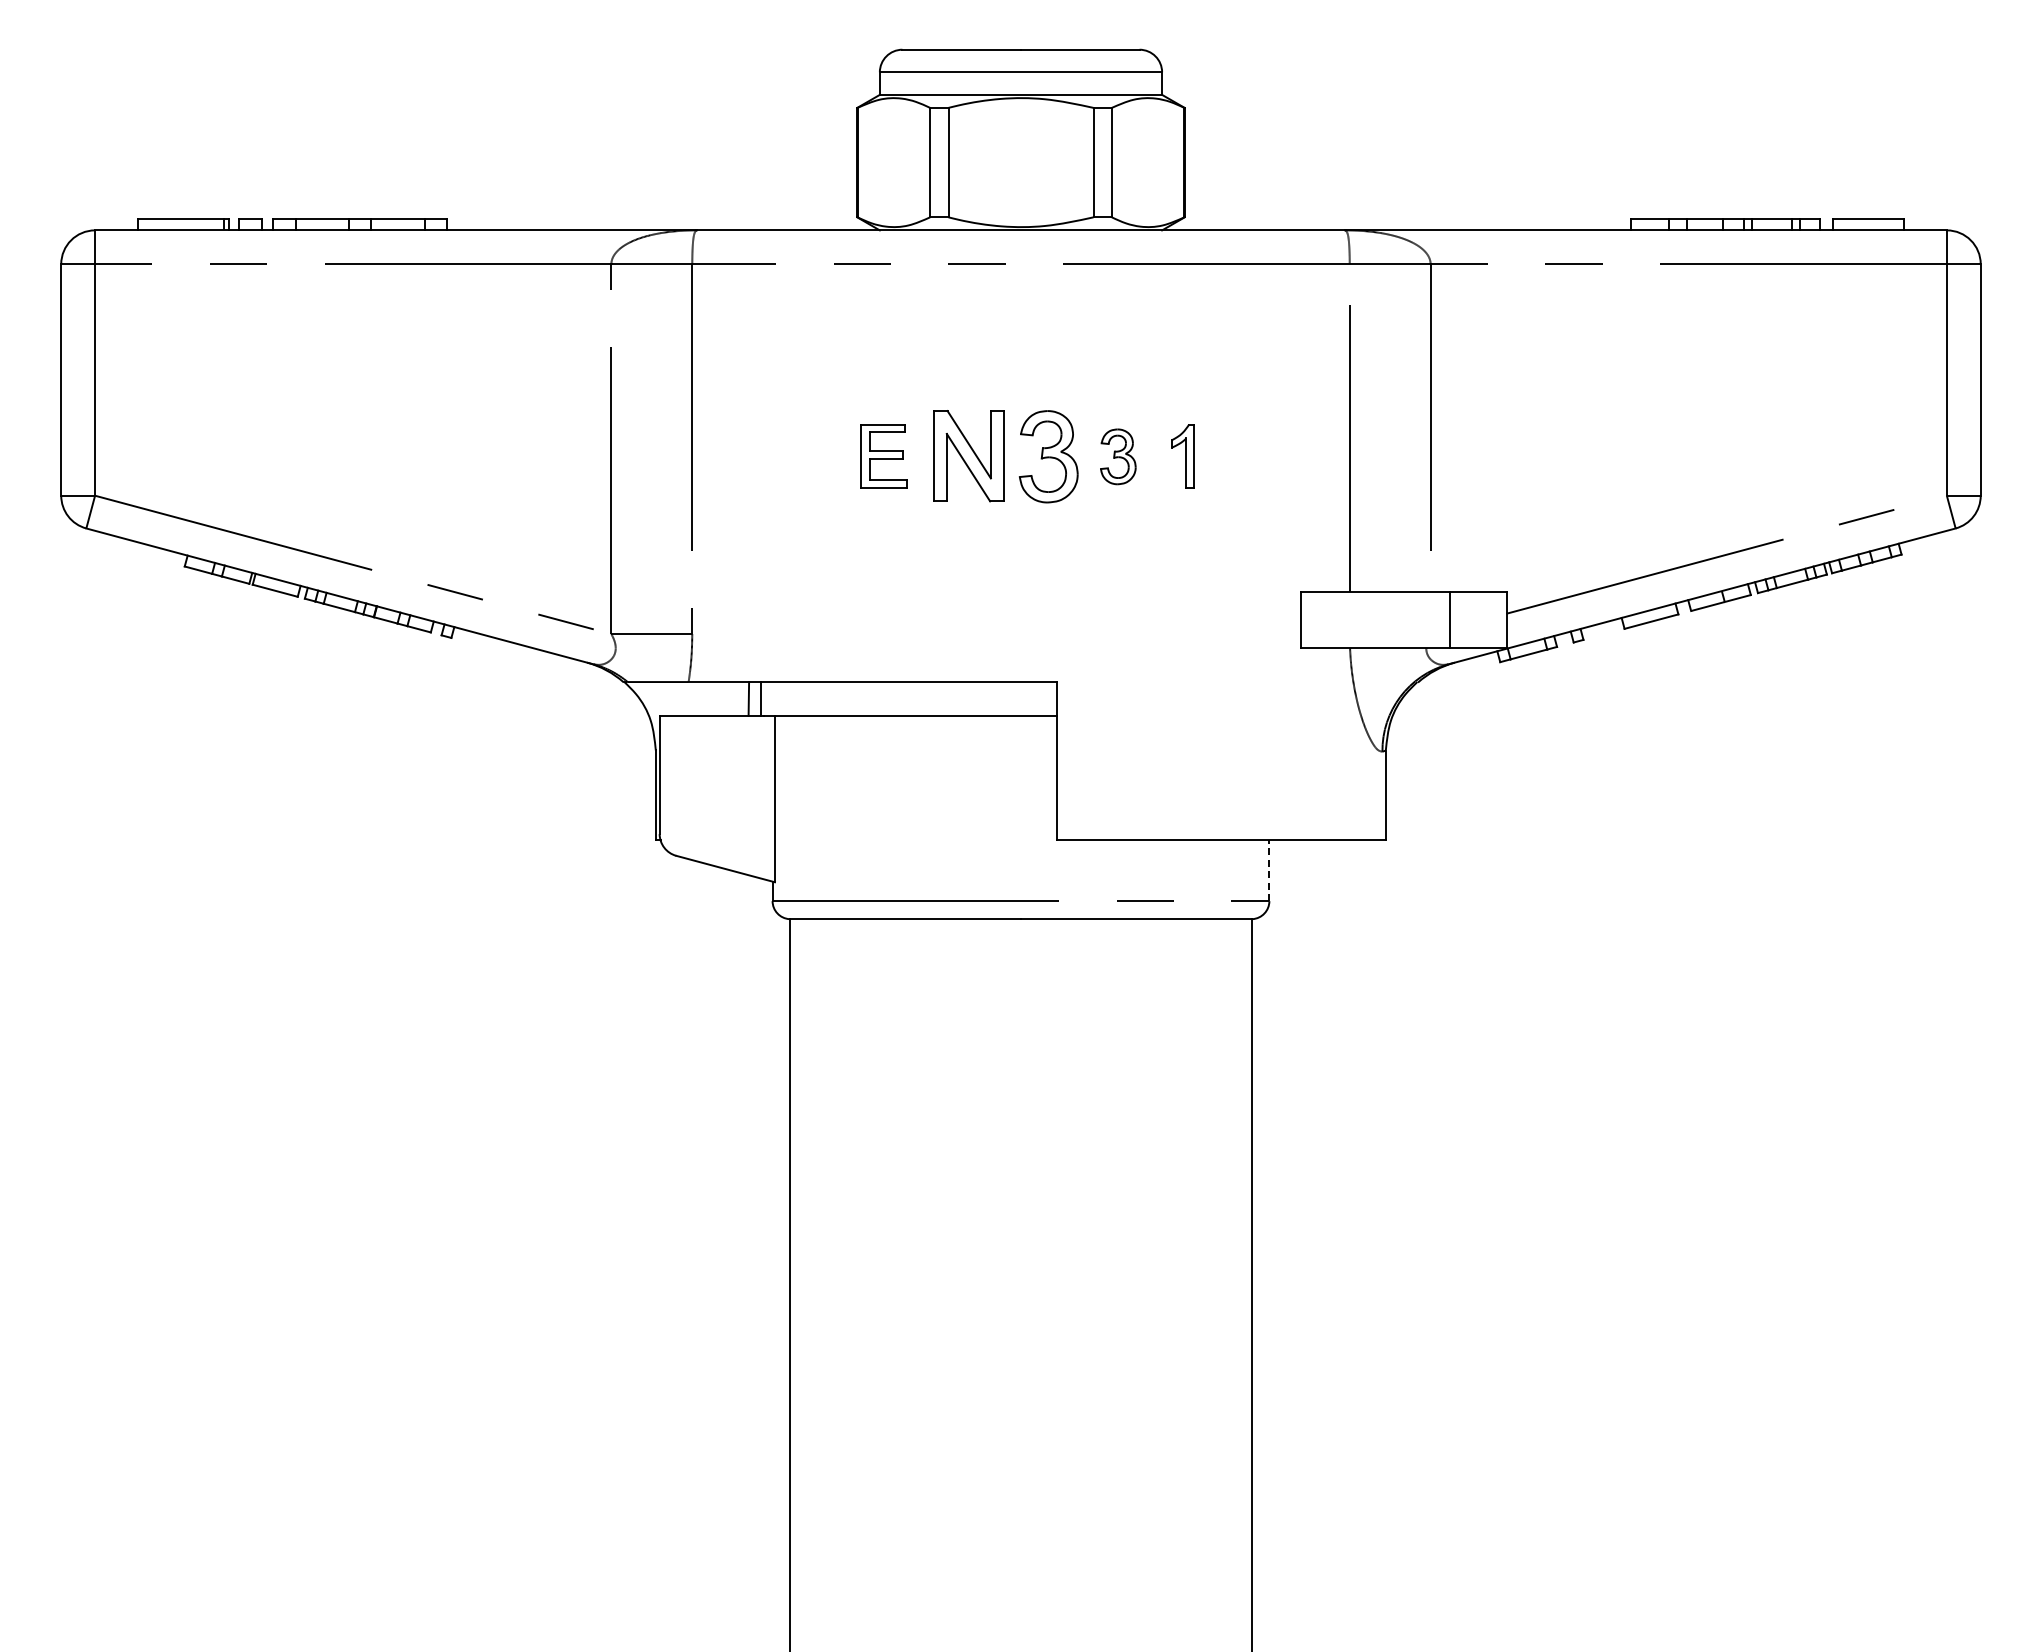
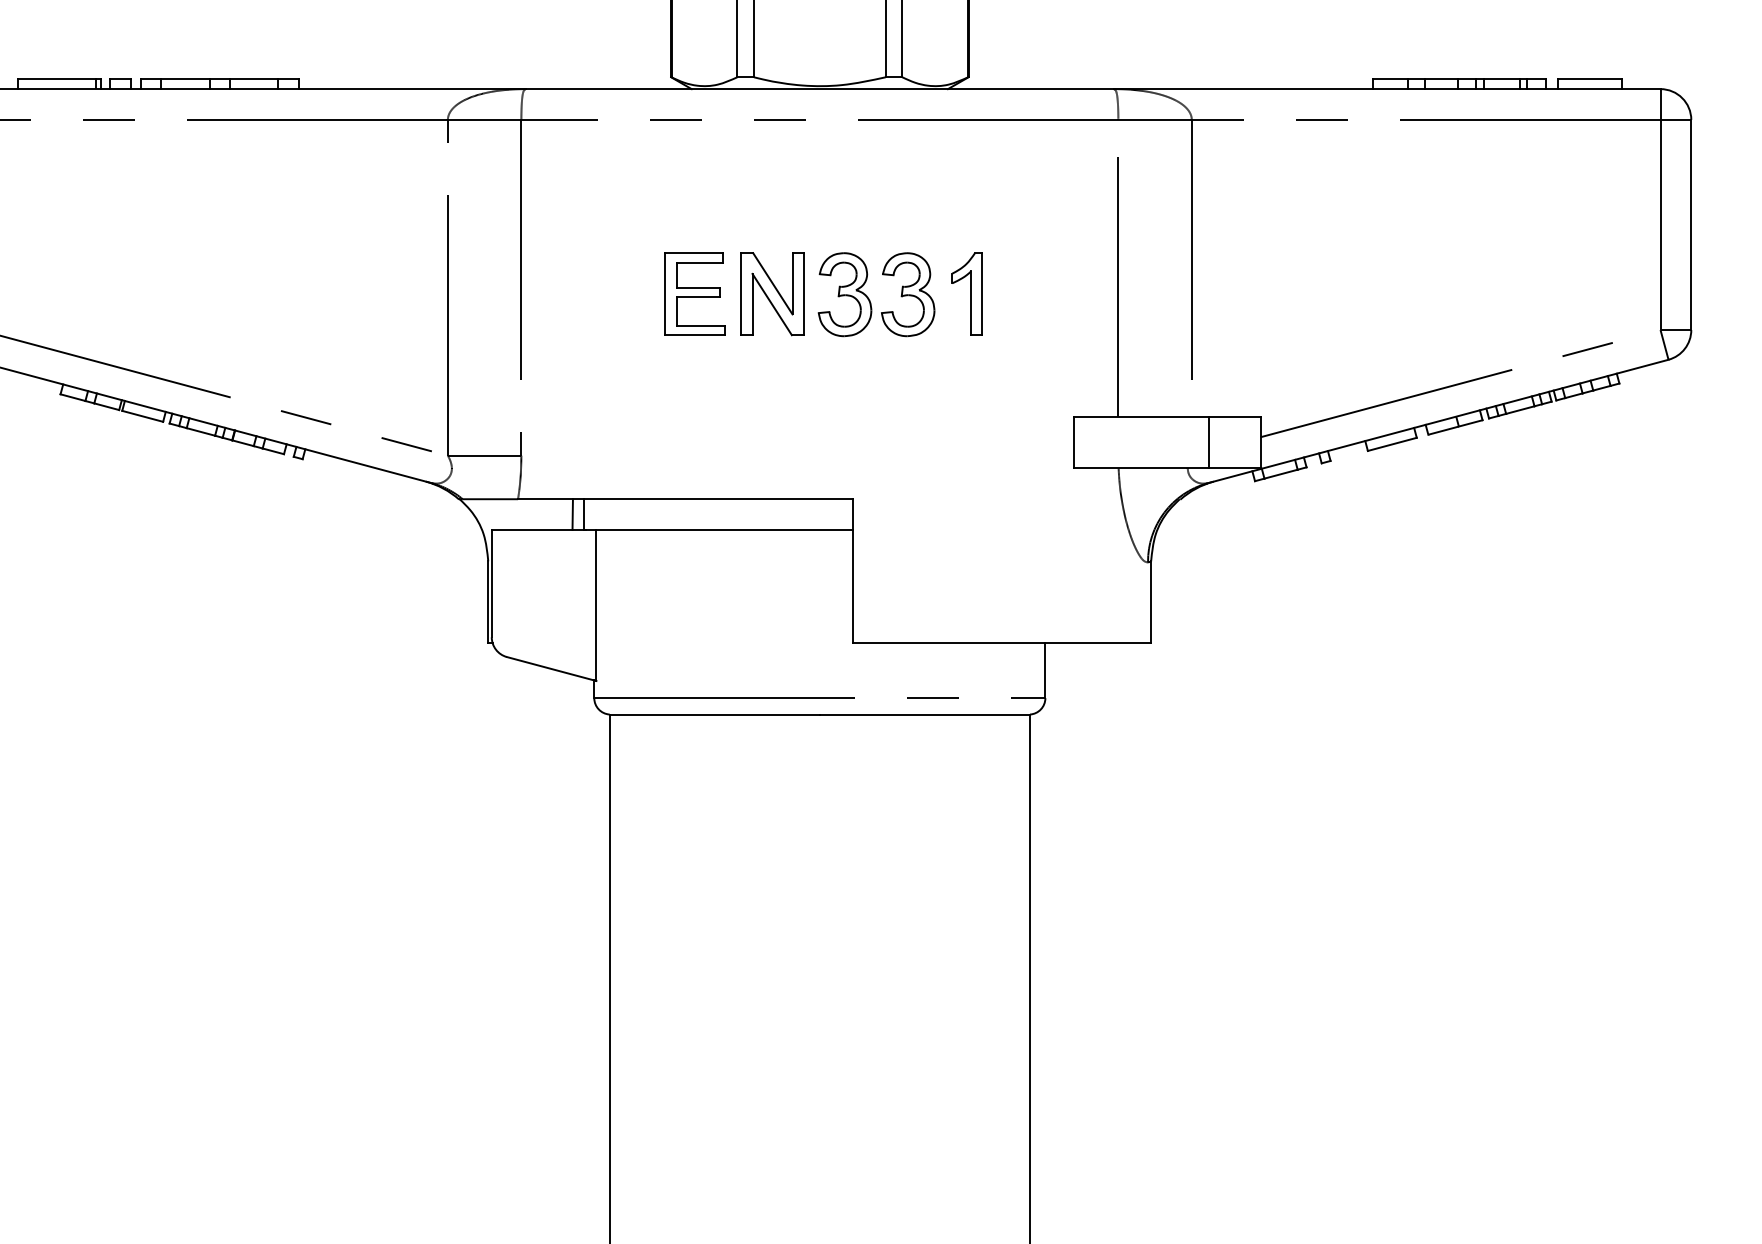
part: (883, 455) -> (695, 293), size x1.43
part: (1182, 455) -> (966, 293), size x1.43
part: (1118, 456) -> (908, 294), size x1.67
line: (1269, 870) -> (1045, 670), dashed -> solid

